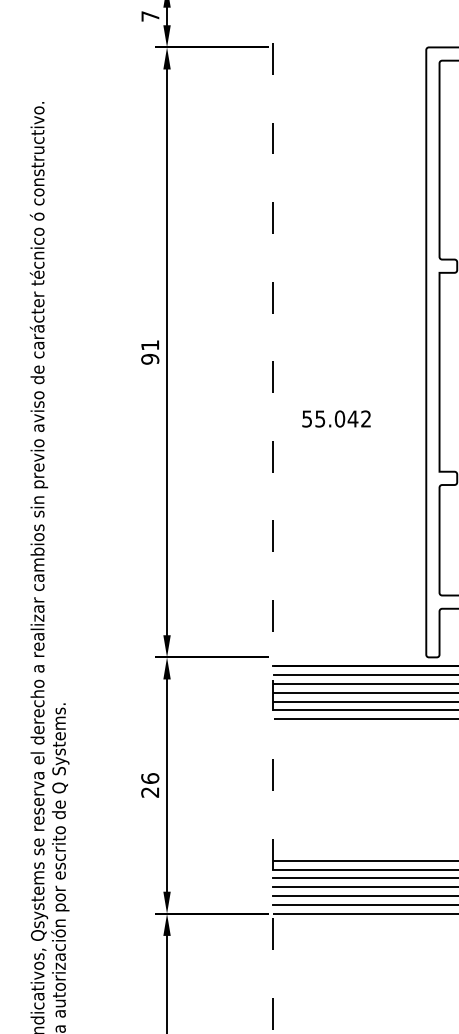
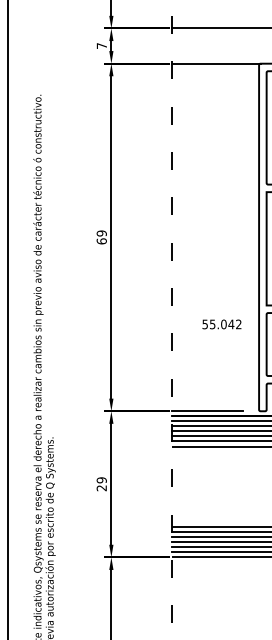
line: (349, 47) -> (215, 63), added
text: (149, 352) -> (101, 237), 91 -> 69
text: (335, 419) -> (221, 324), moved
line: (333, 657) -> (206, 411), added
text: (149, 778) -> (101, 480), 26 -> 29

